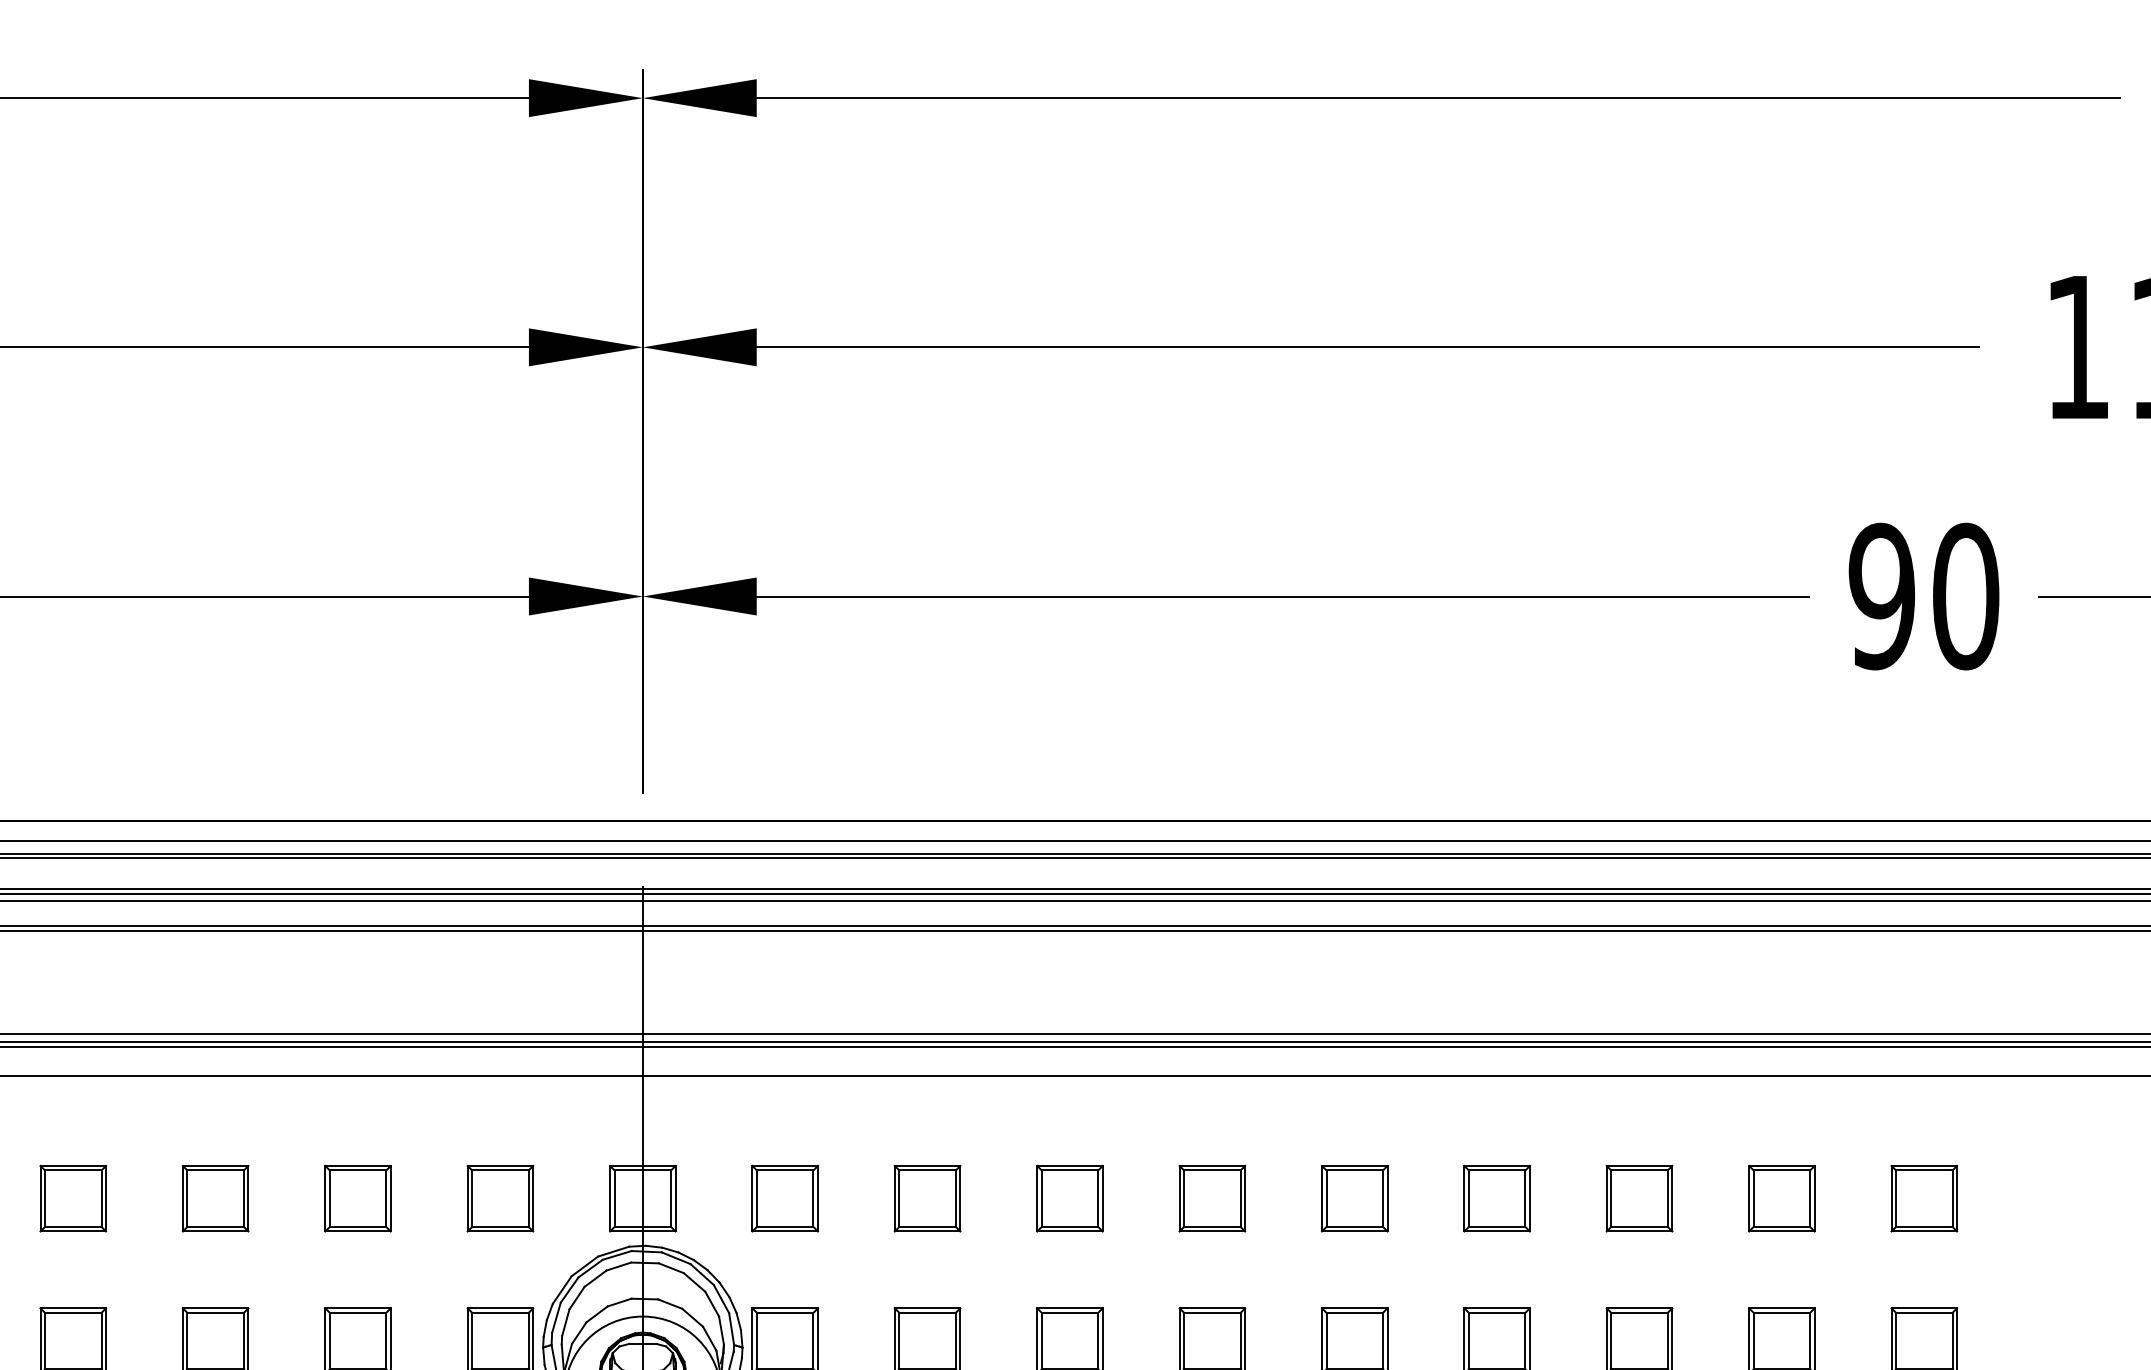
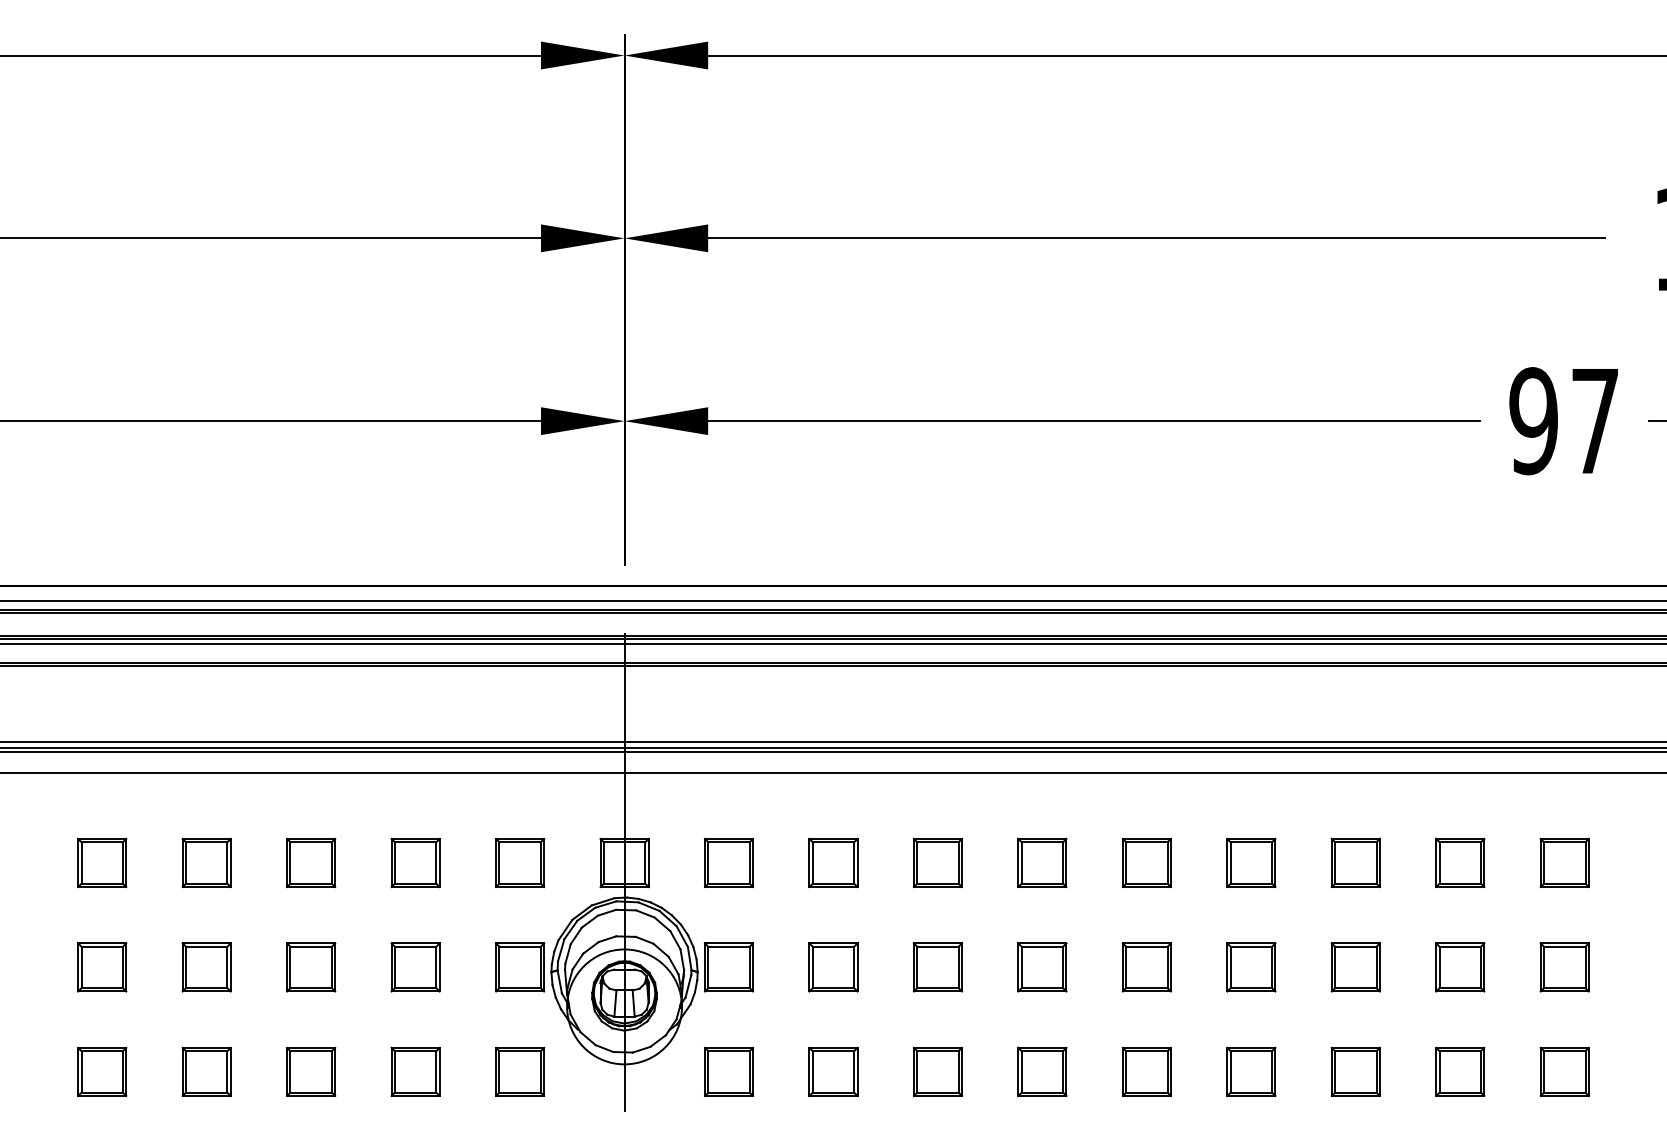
text: (1966, 596) -> (1595, 421), 90 -> 97

